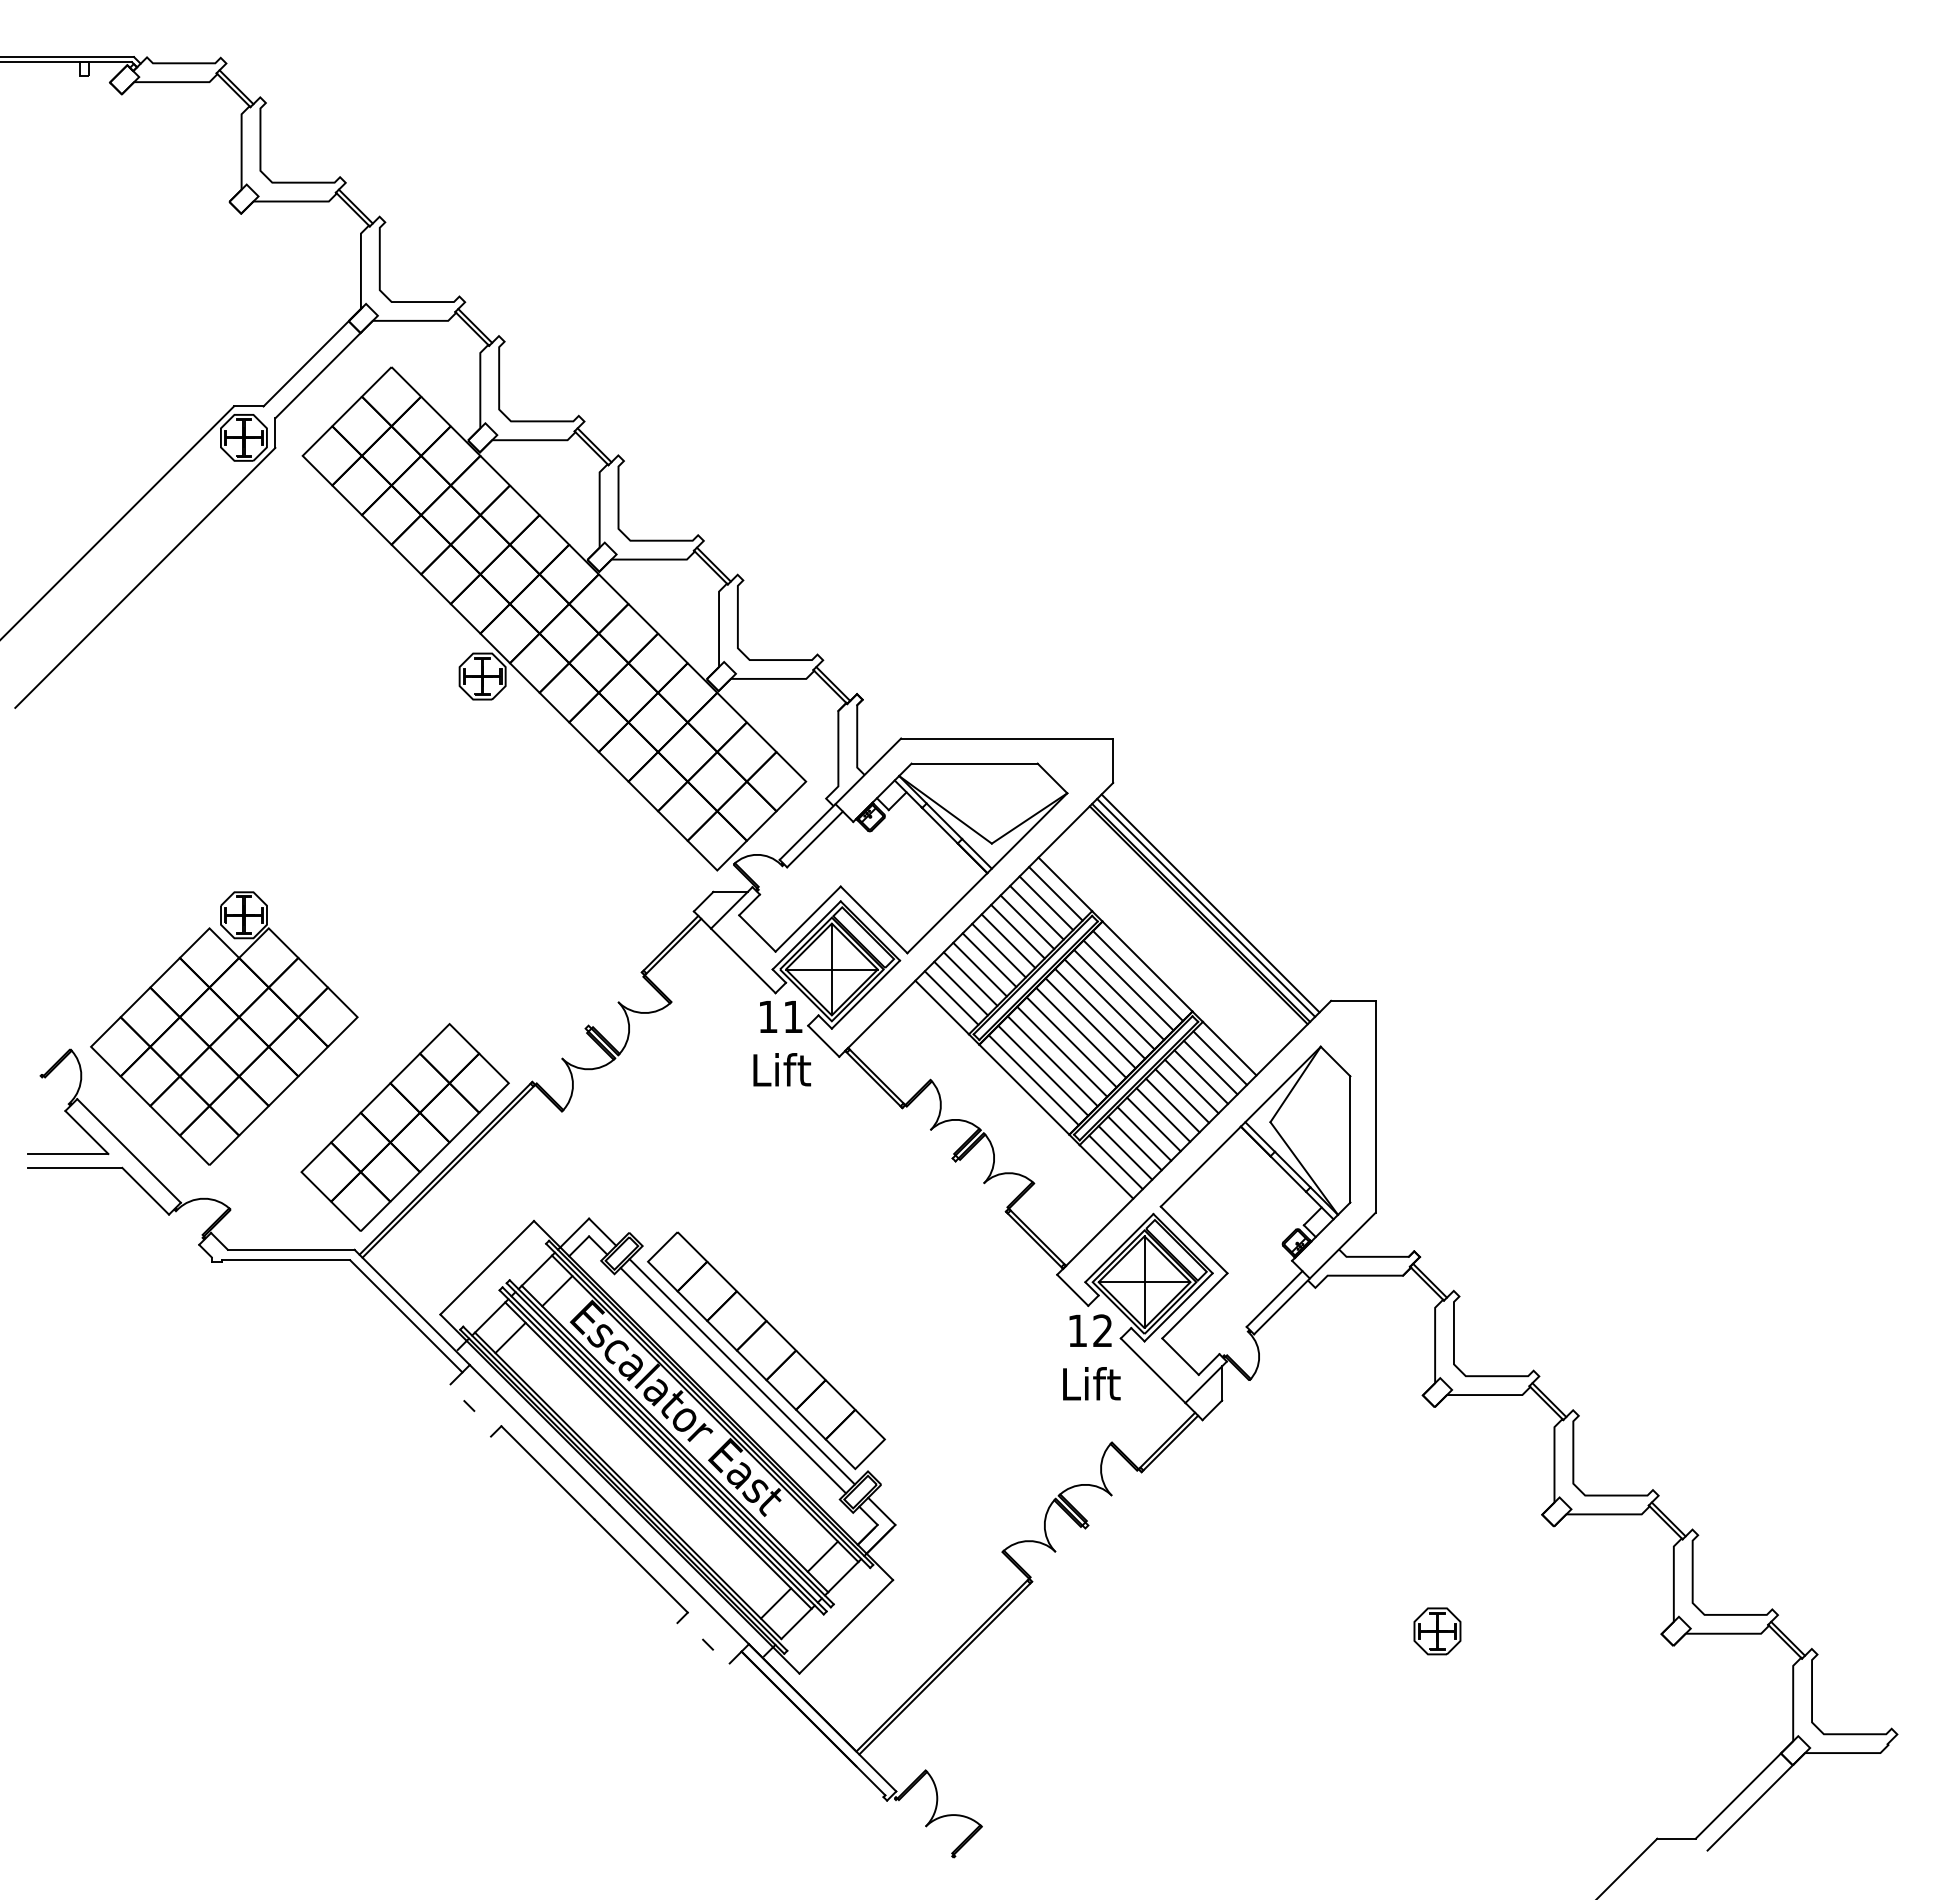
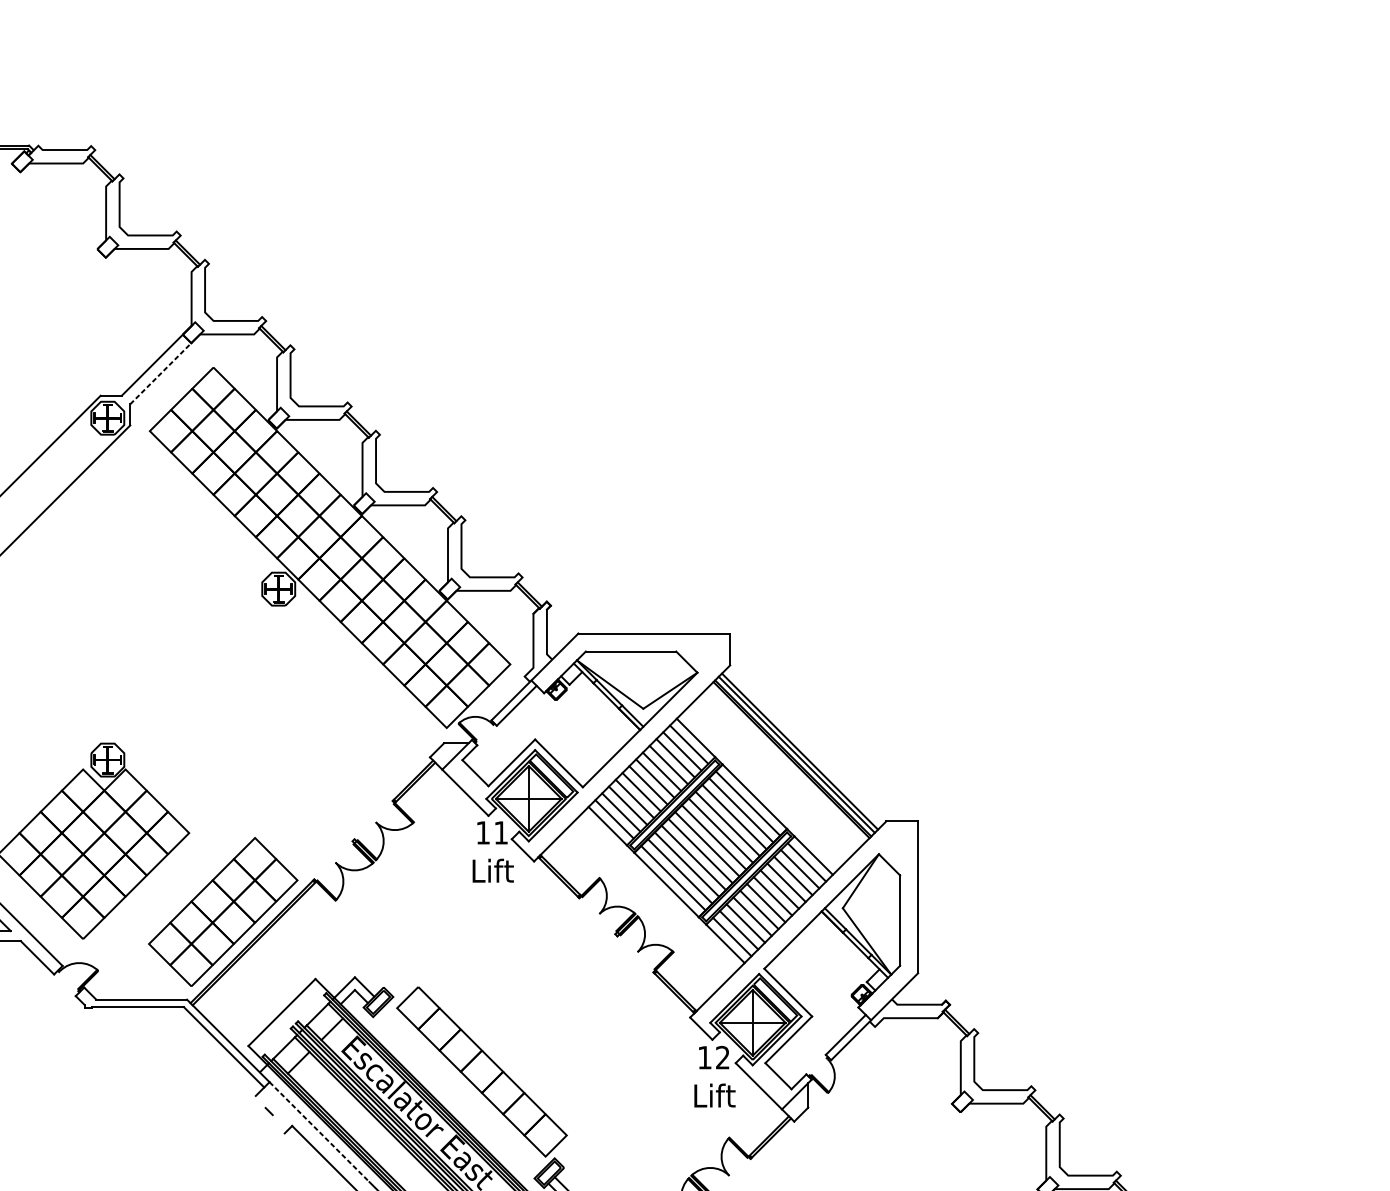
line: (318, 375) -> (161, 373), solid -> dashed
line: (741, 1371) -> (464, 1086), removed
line: (733, 1380) -> (458, 1093), removed
line: (539, 1434) -> (319, 1131), solid -> dashed

